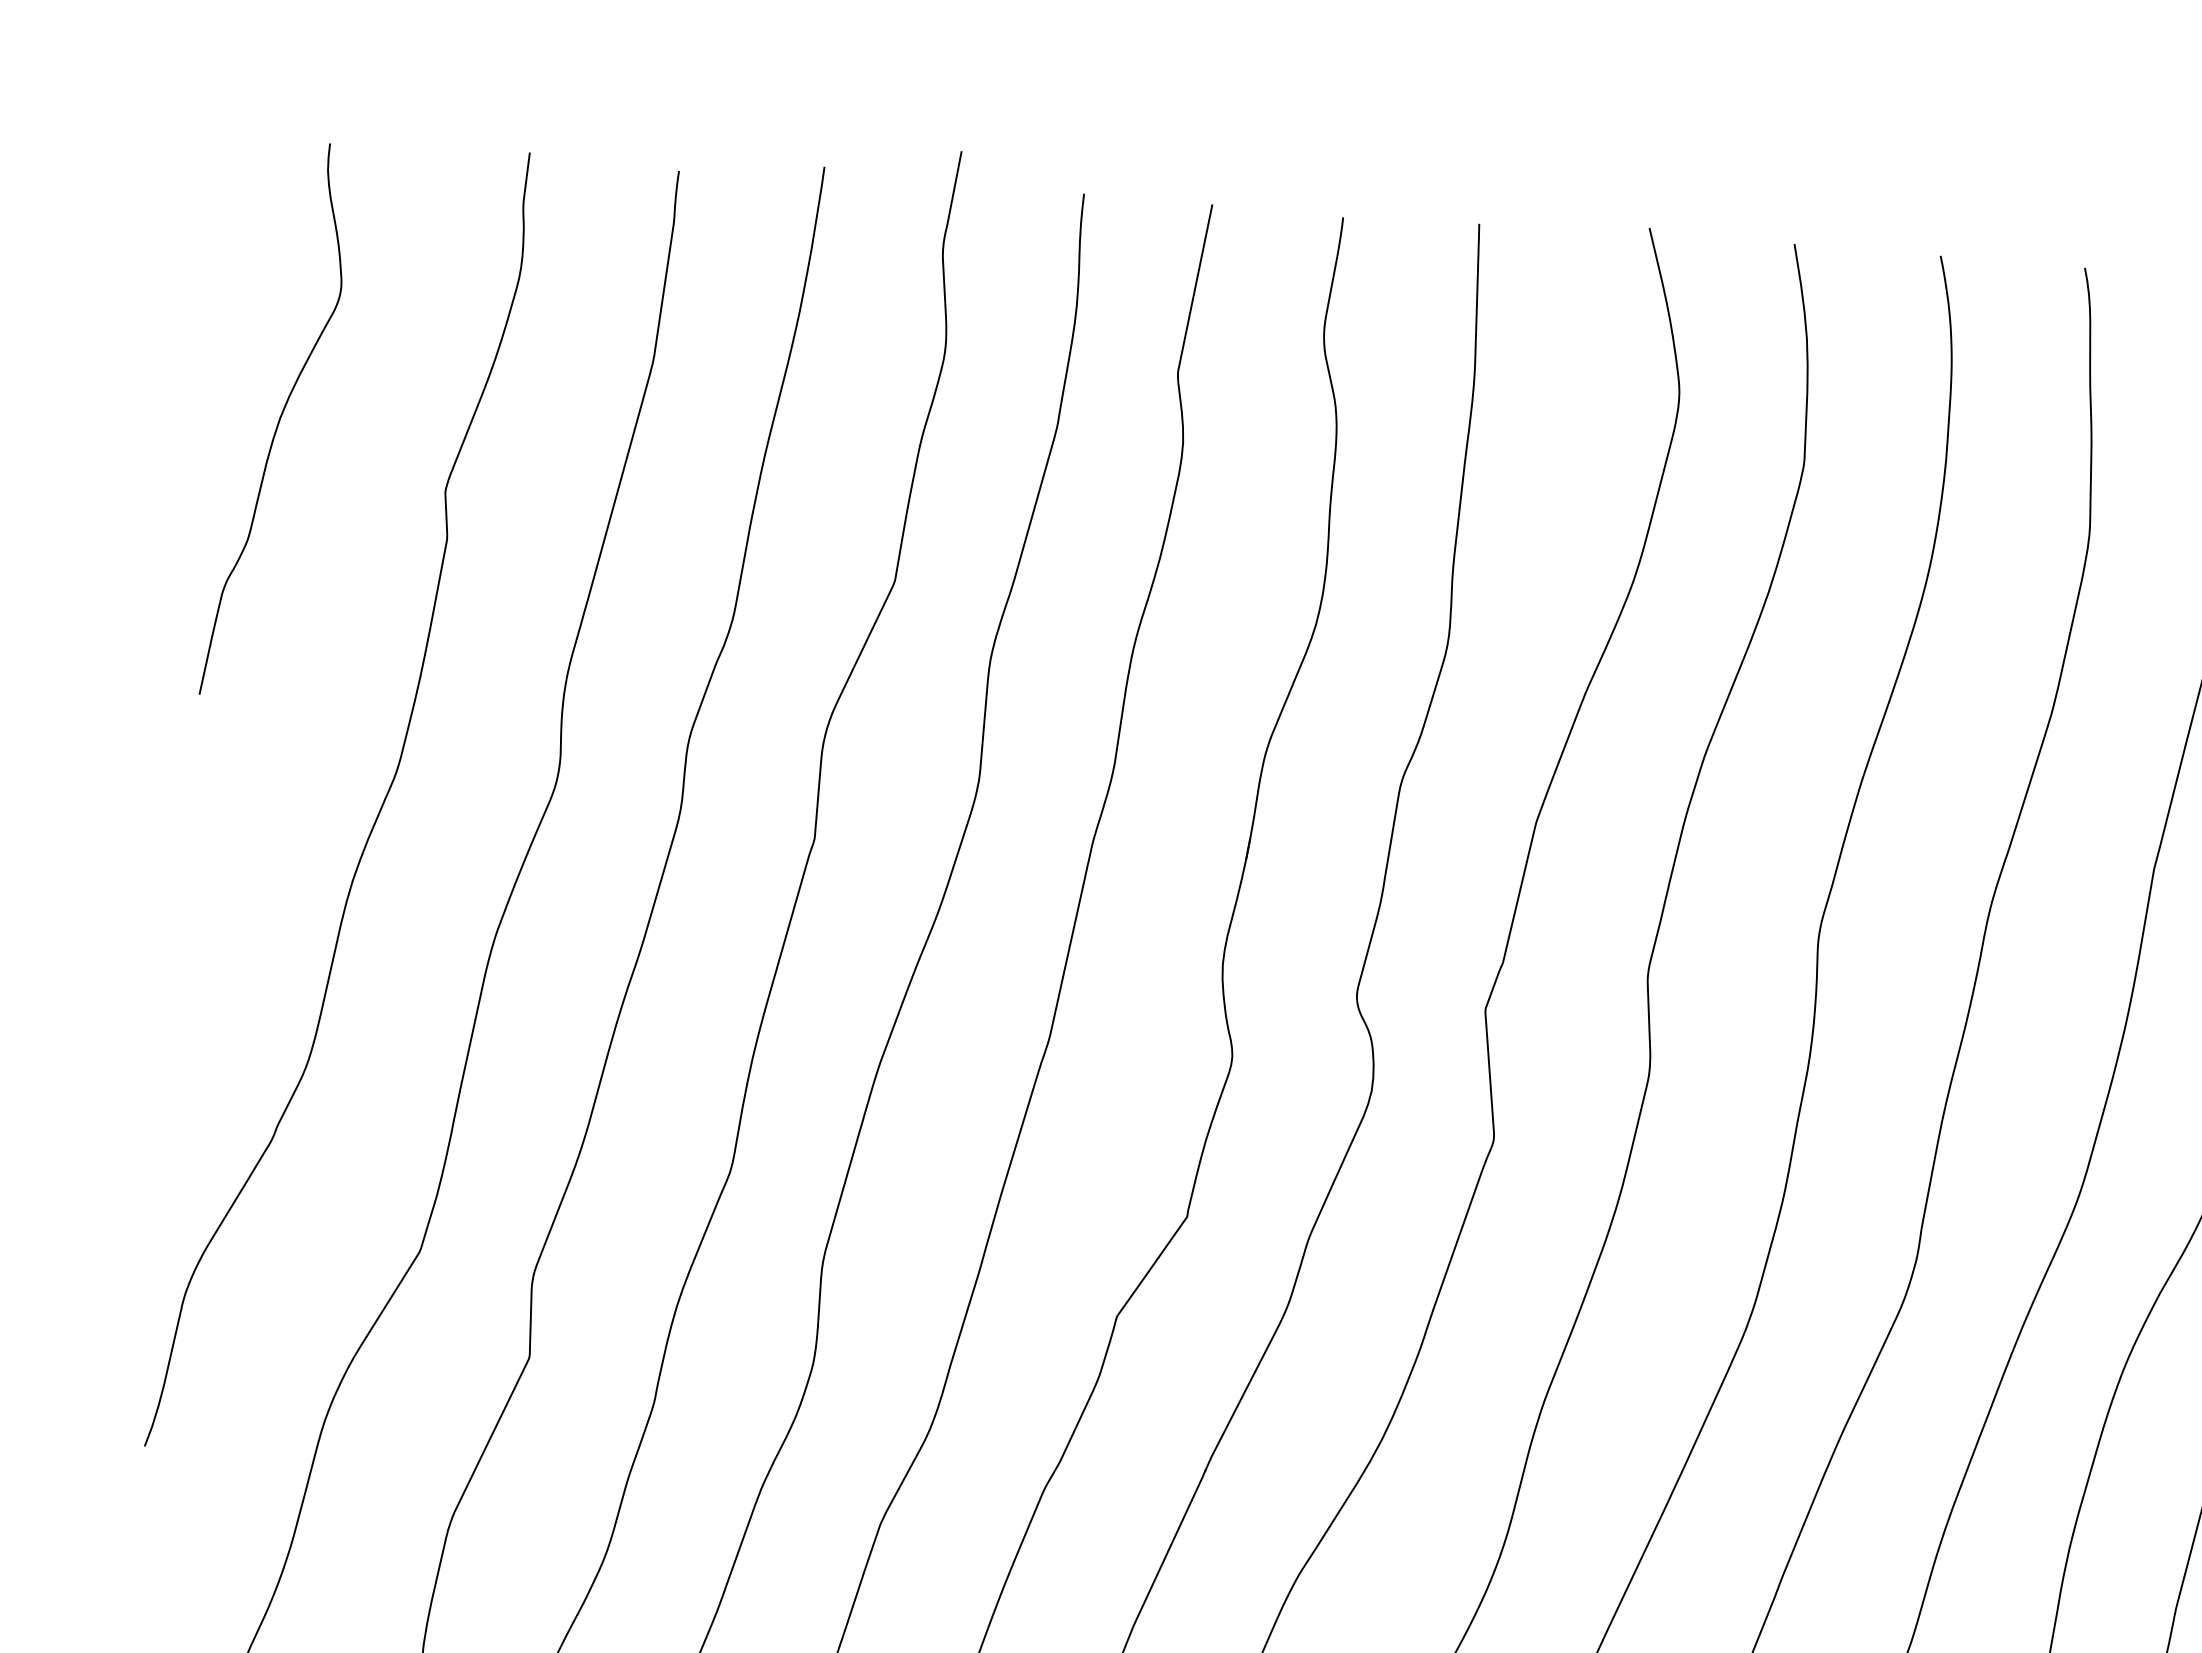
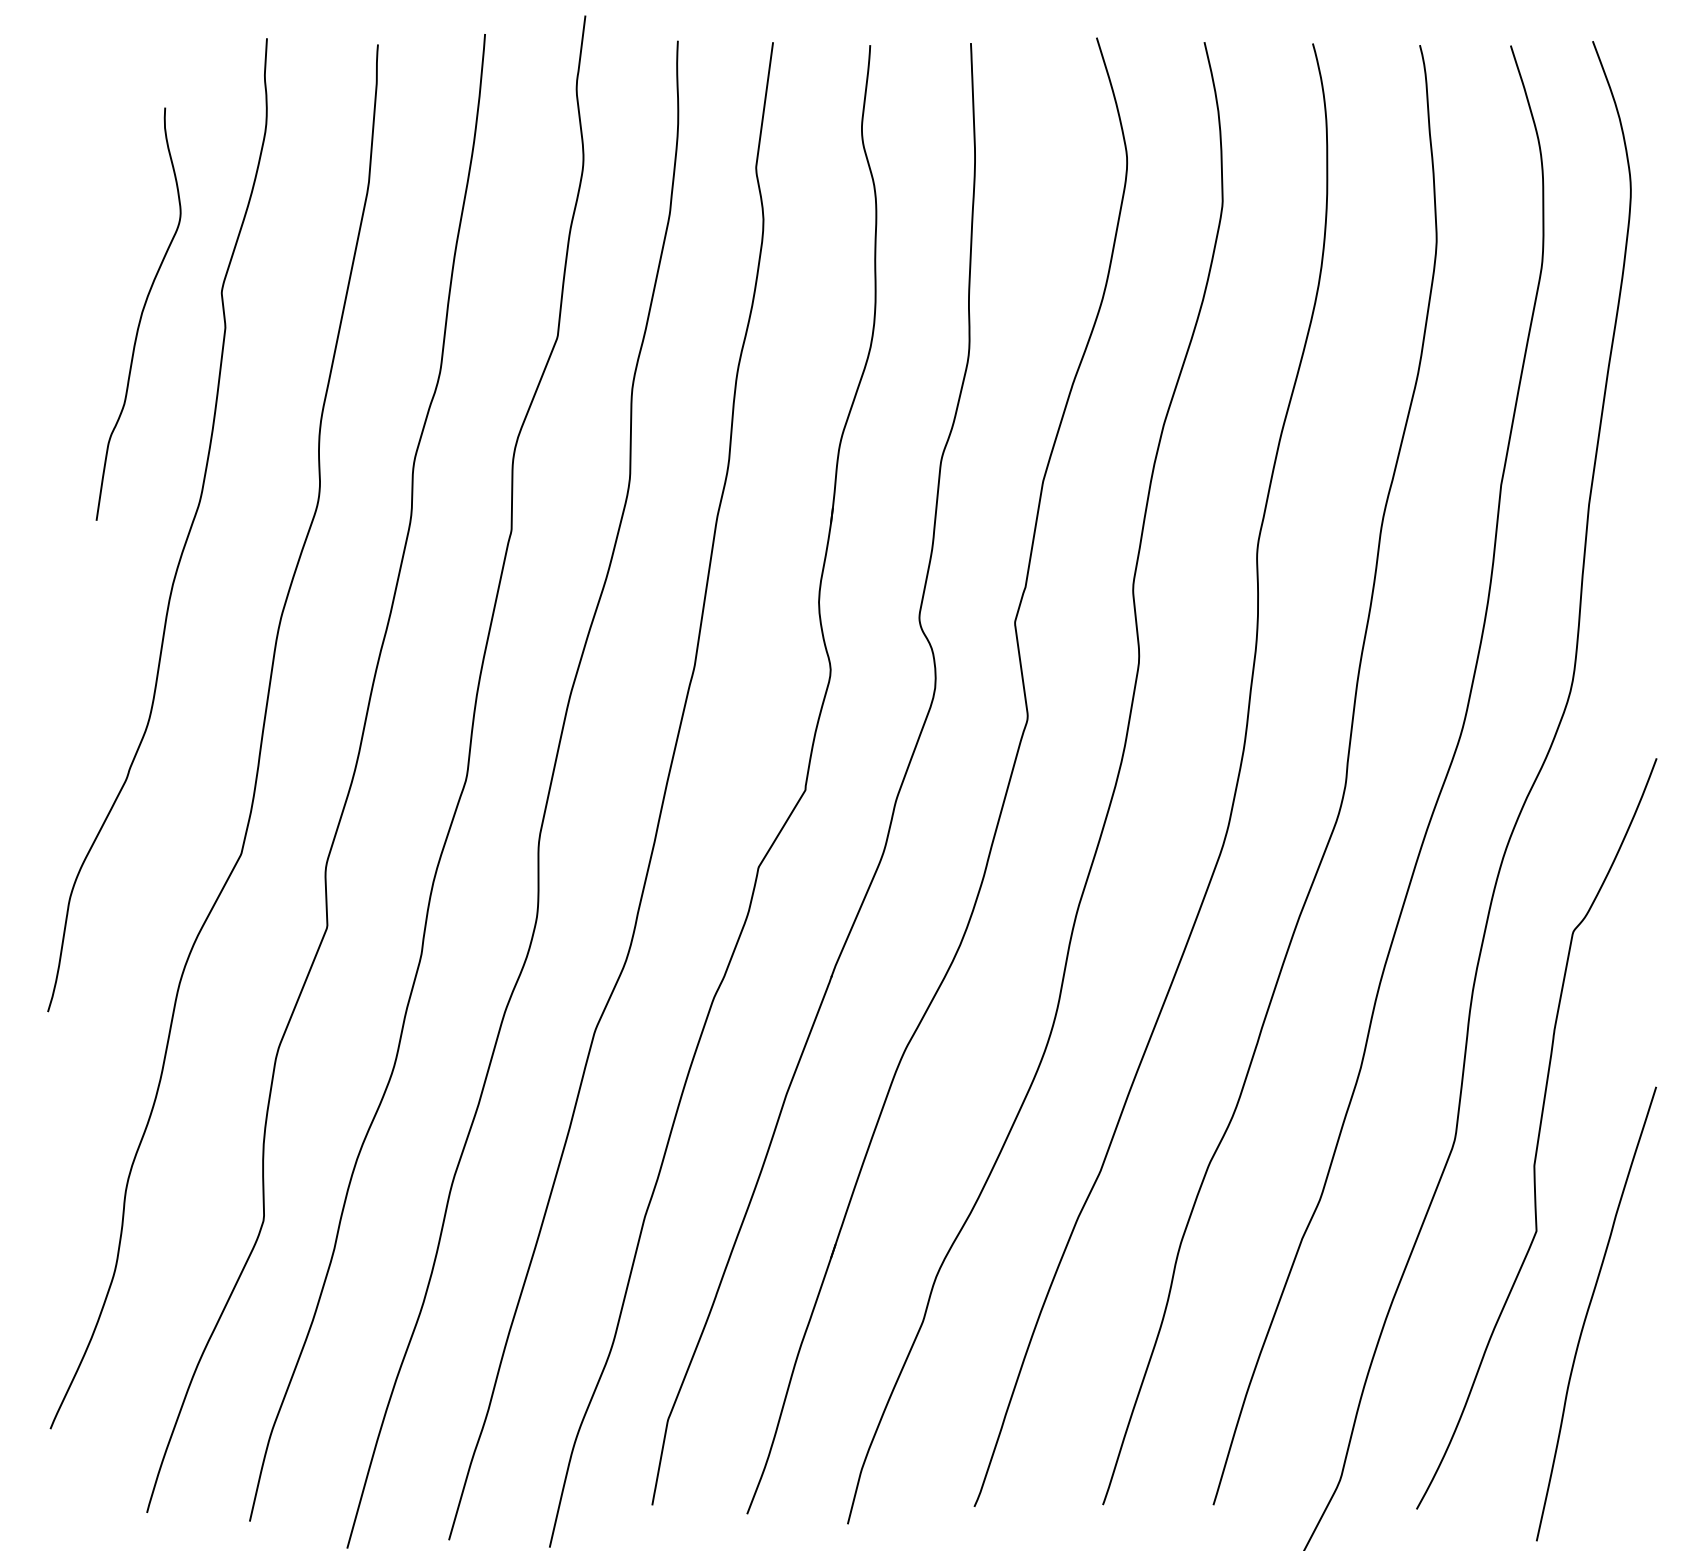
curve: (277, 420) -> (140, 314), moved

